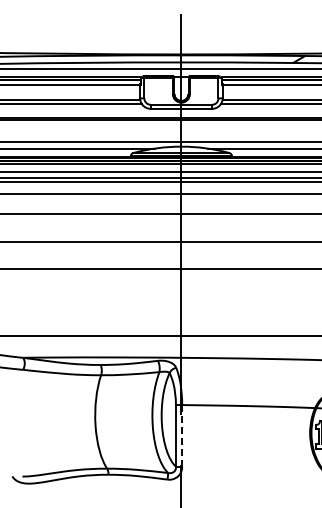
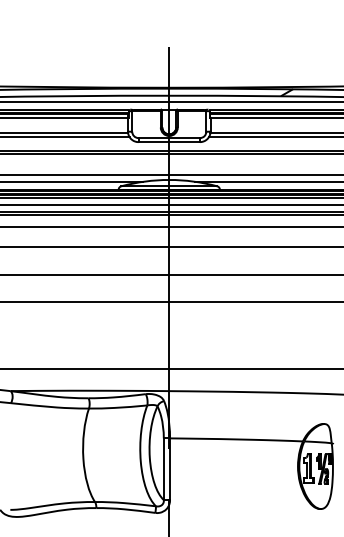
line: (182, 436) -> (170, 469), dashed -> solid

